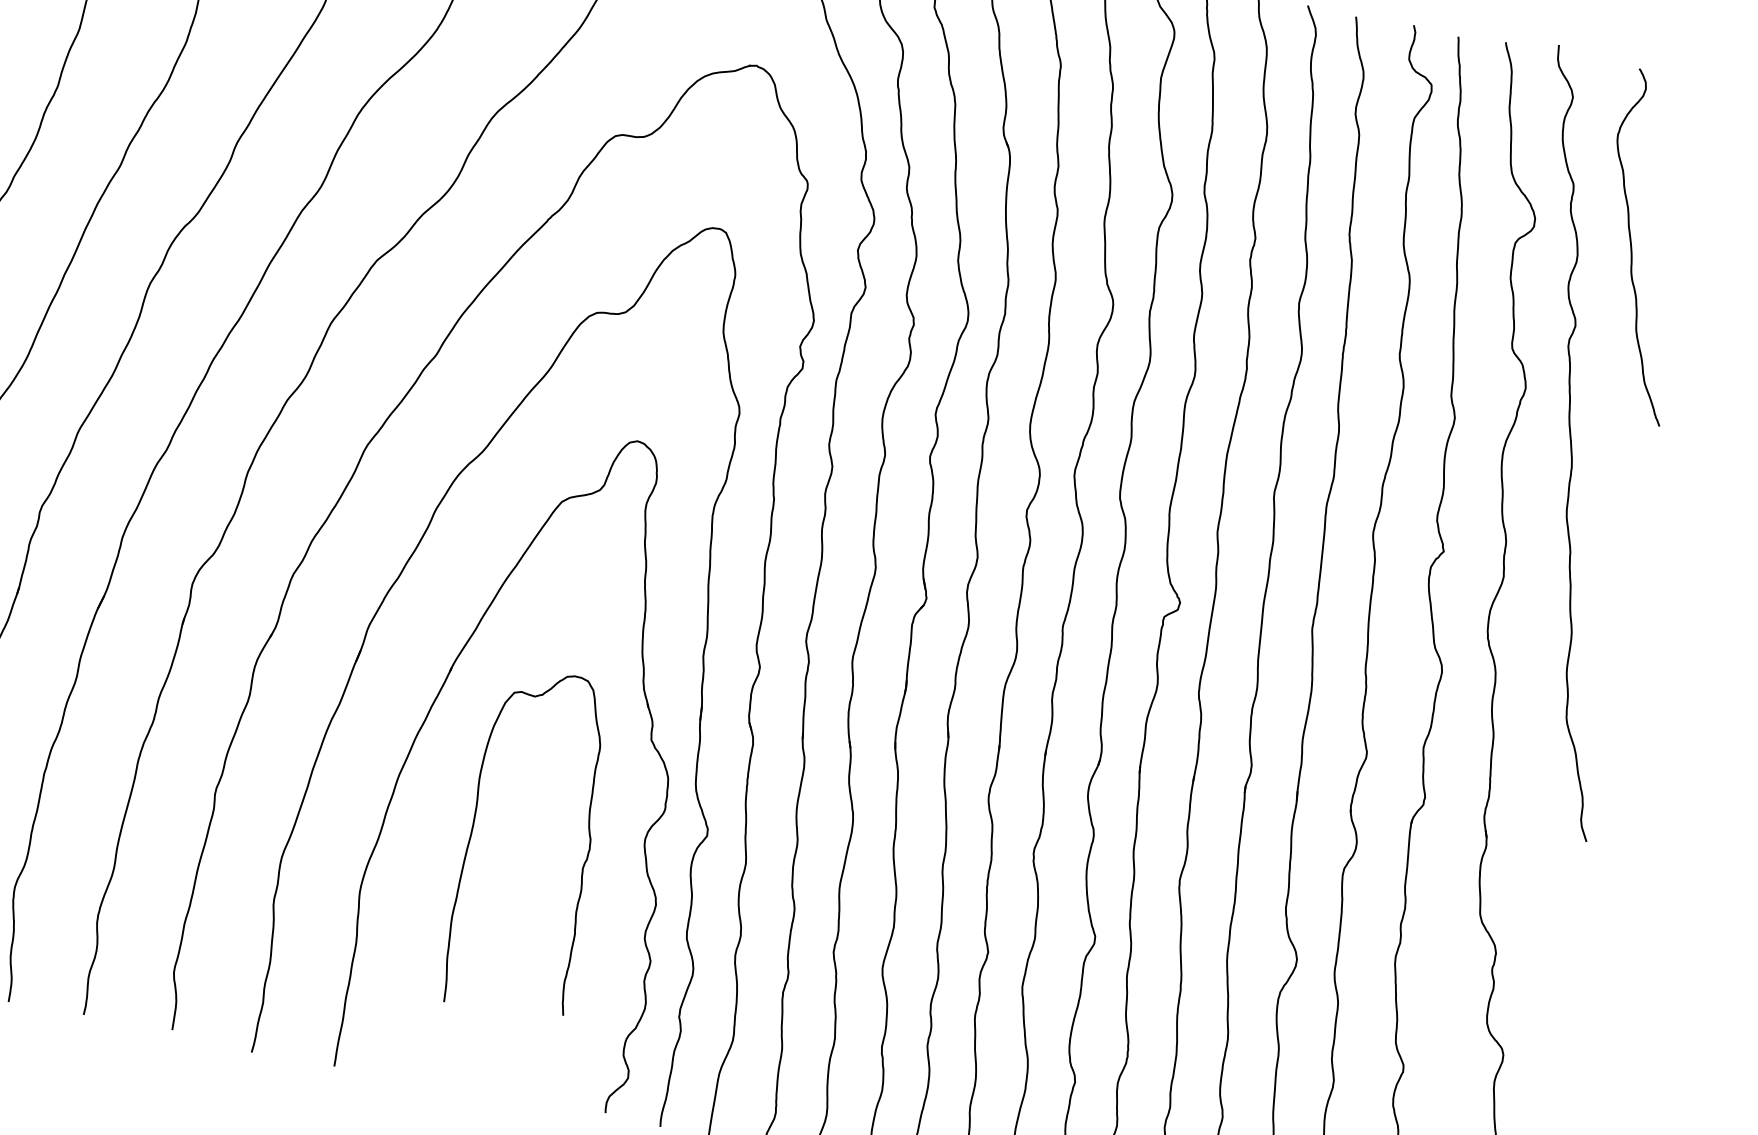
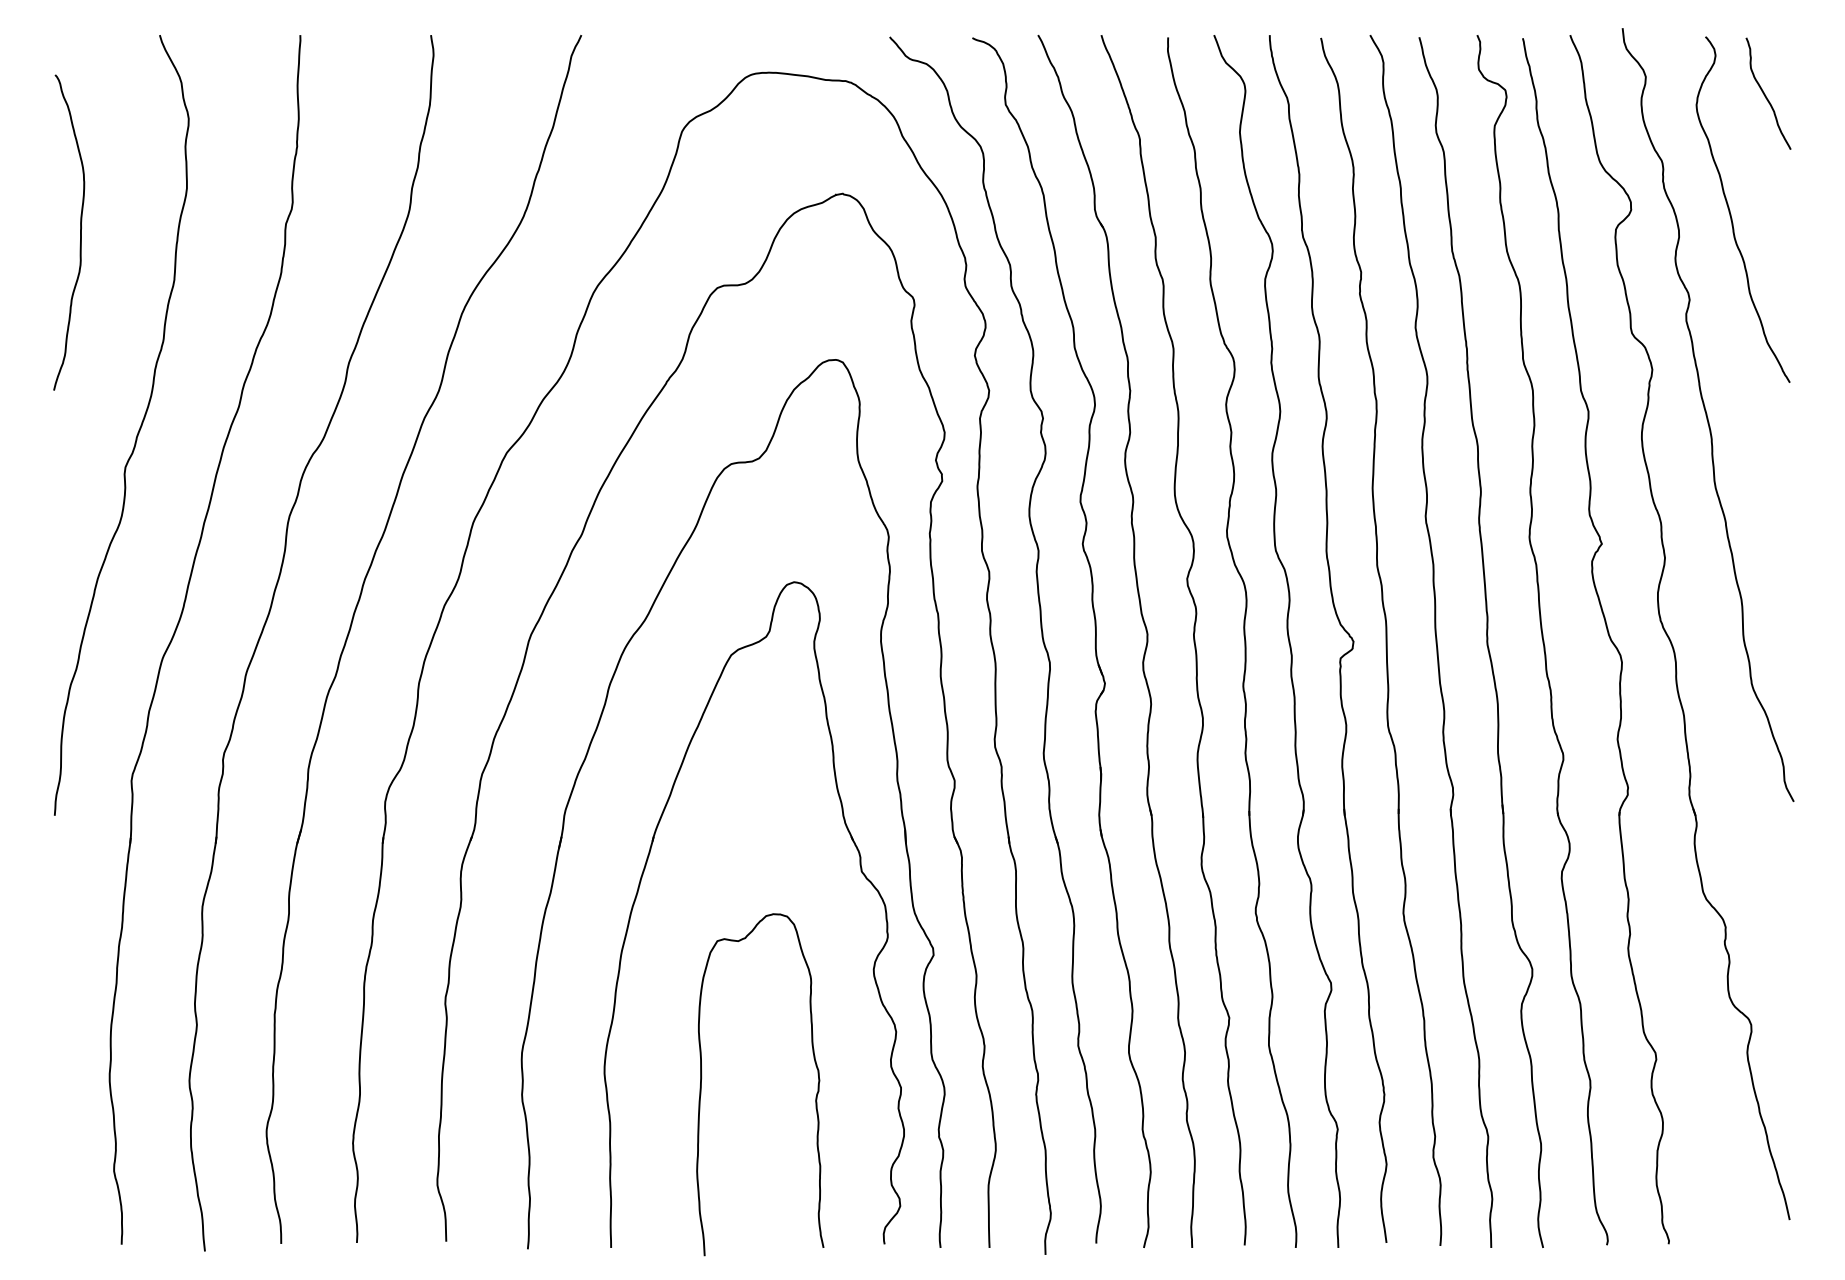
curve: (1688, 137) -> (1766, 95), added
curve: (582, 864) -> (815, 1096), moved

